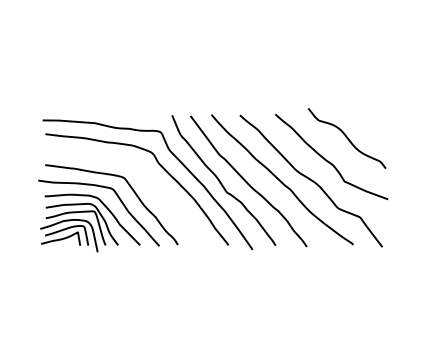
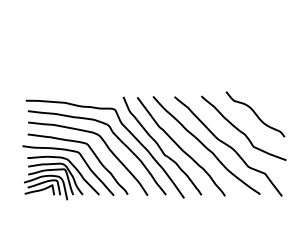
curve: (150, 182) -> (107, 147), added

